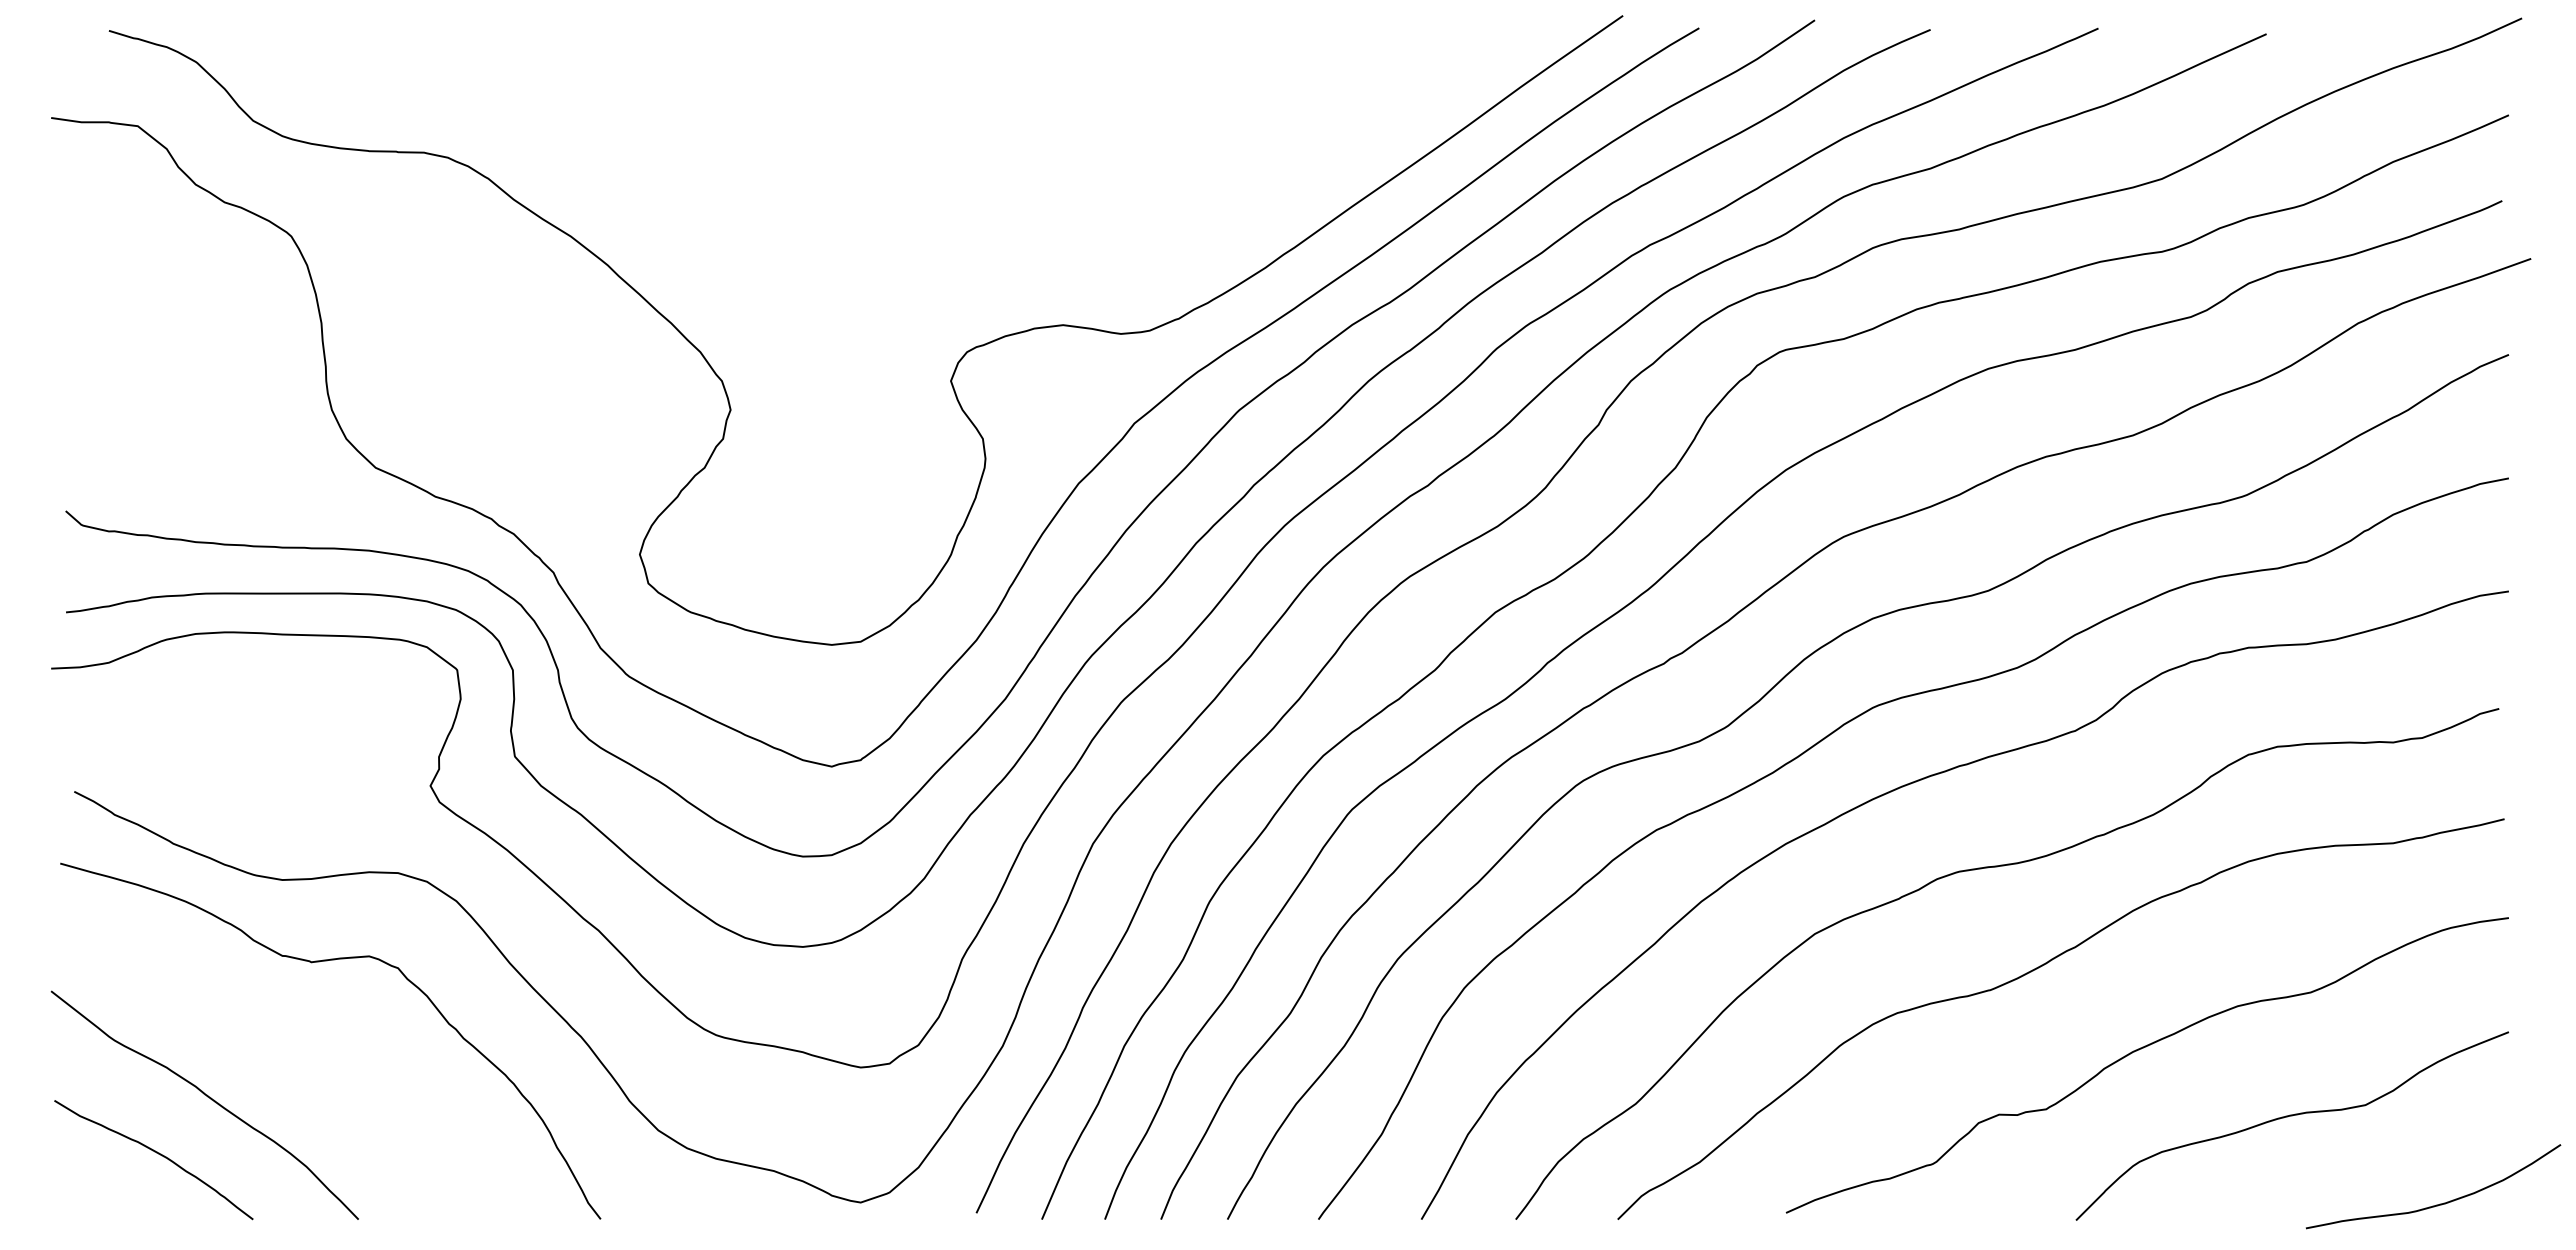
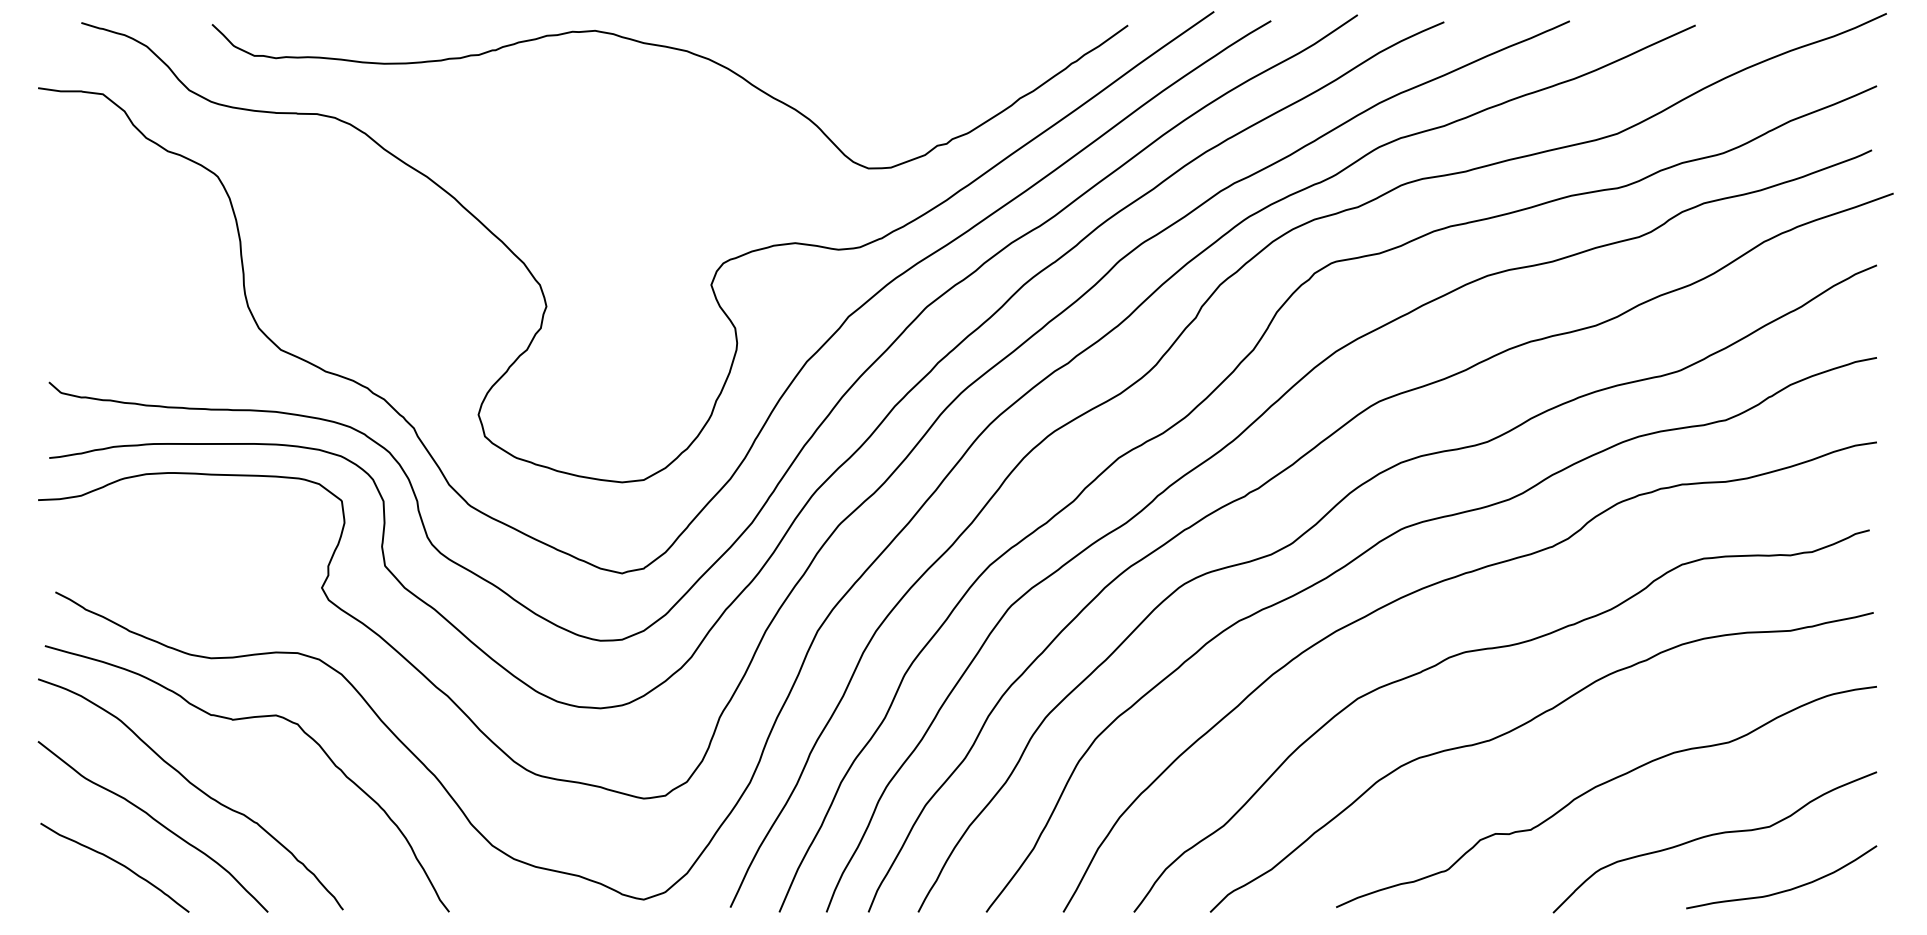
curve: (911, 68) -> (681, 51), added
curve: (262, 1053) -> (196, 788), added
curve: (2436, 1204) -> (1783, 890), moved

